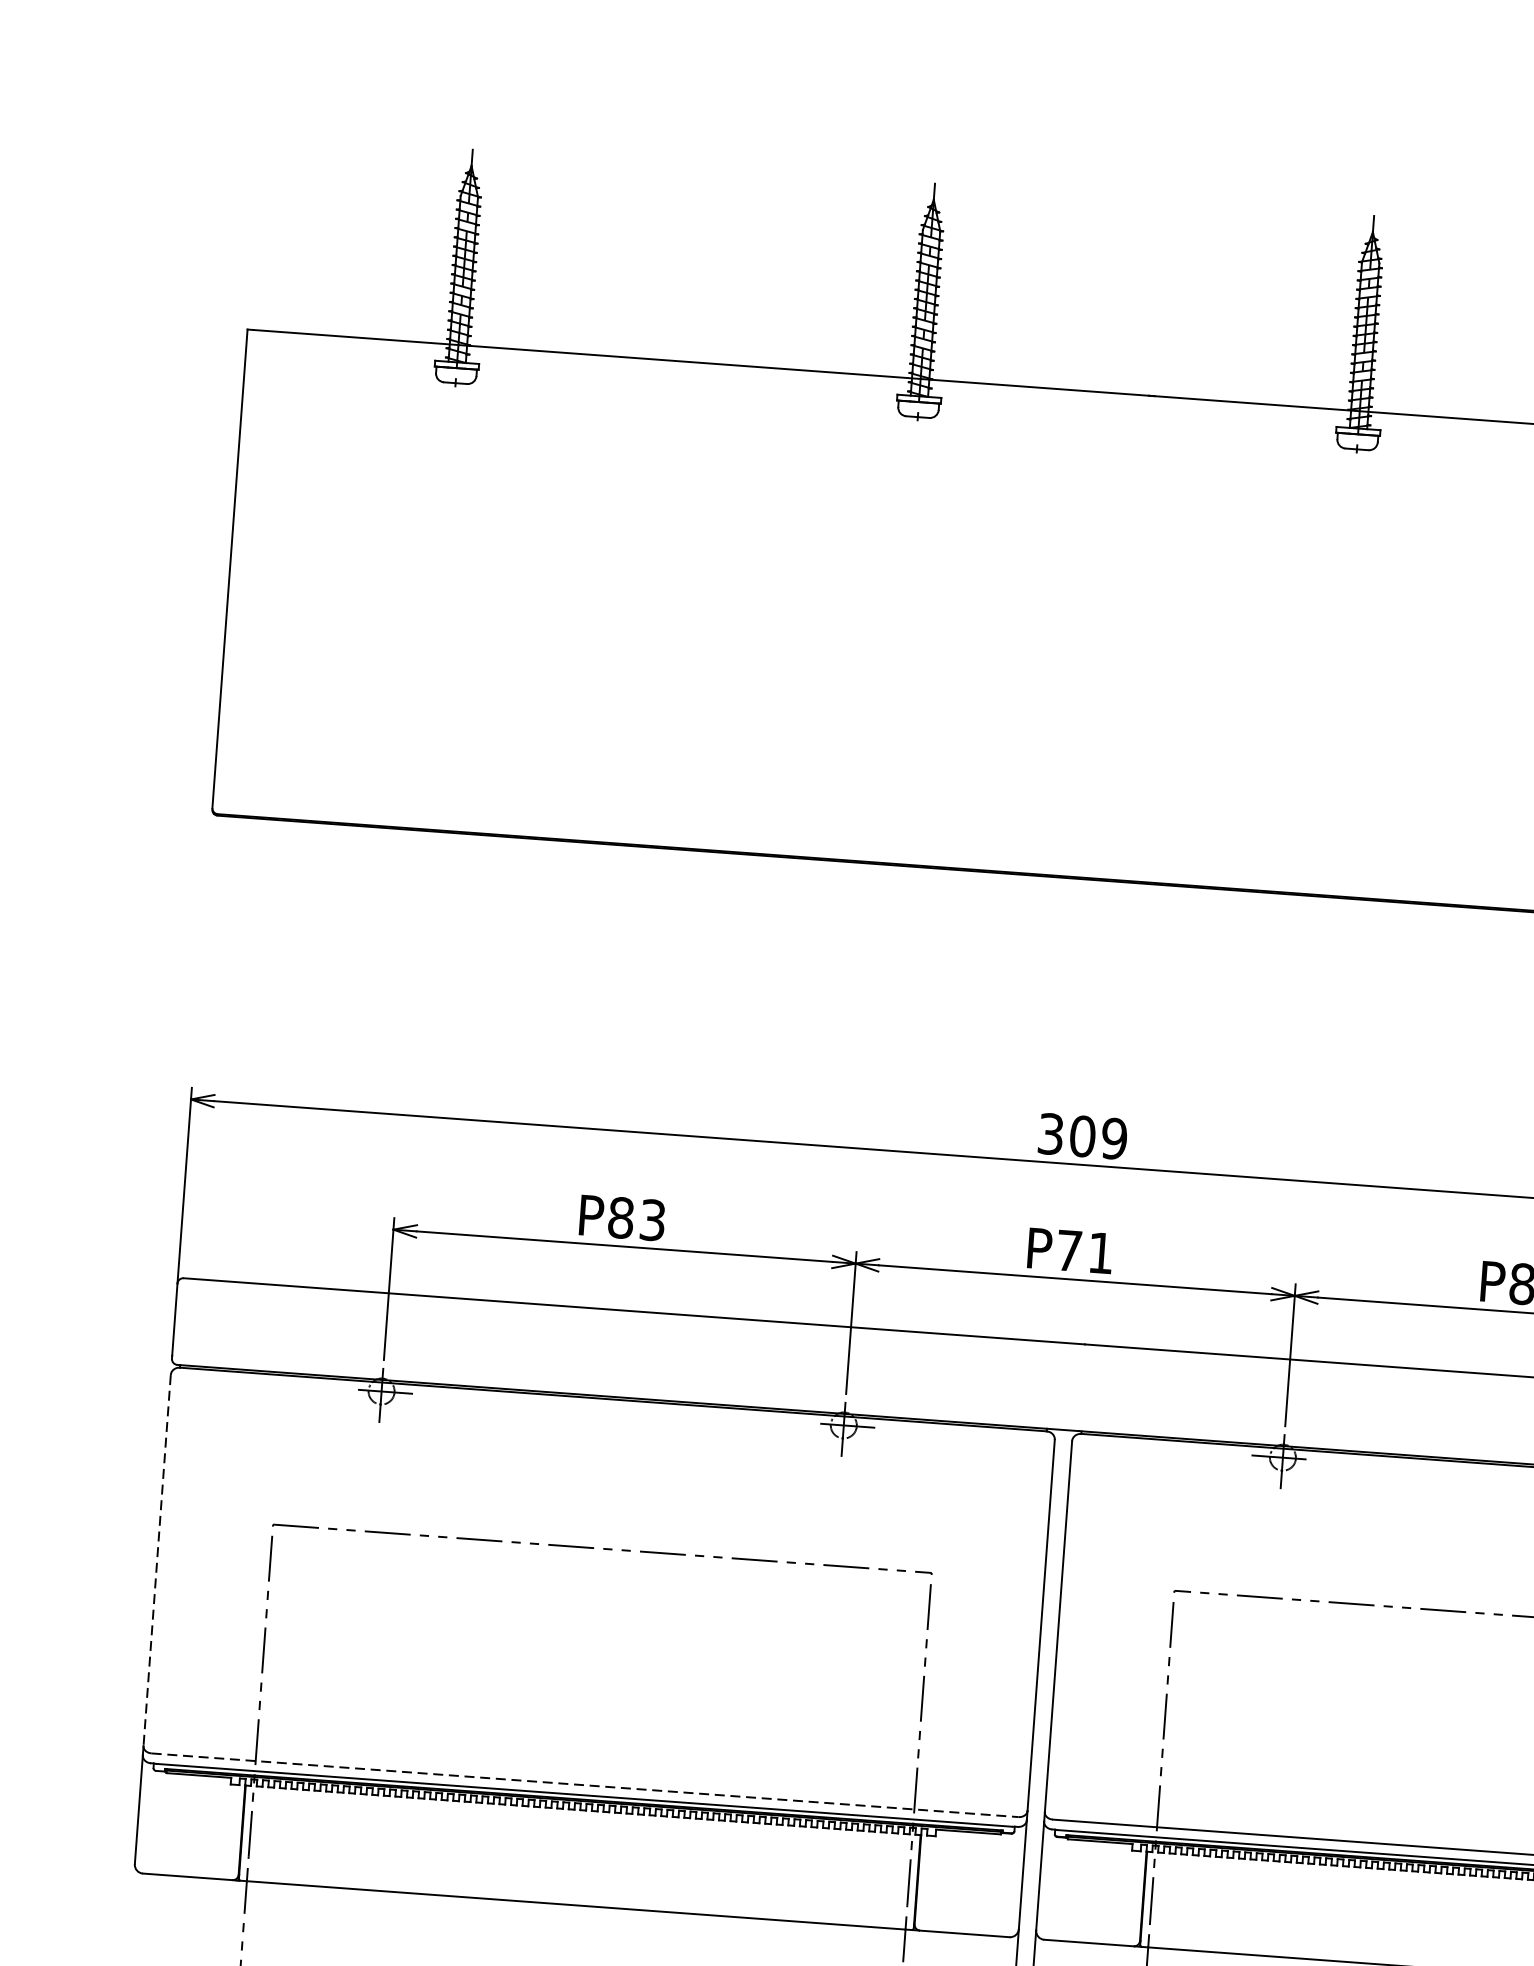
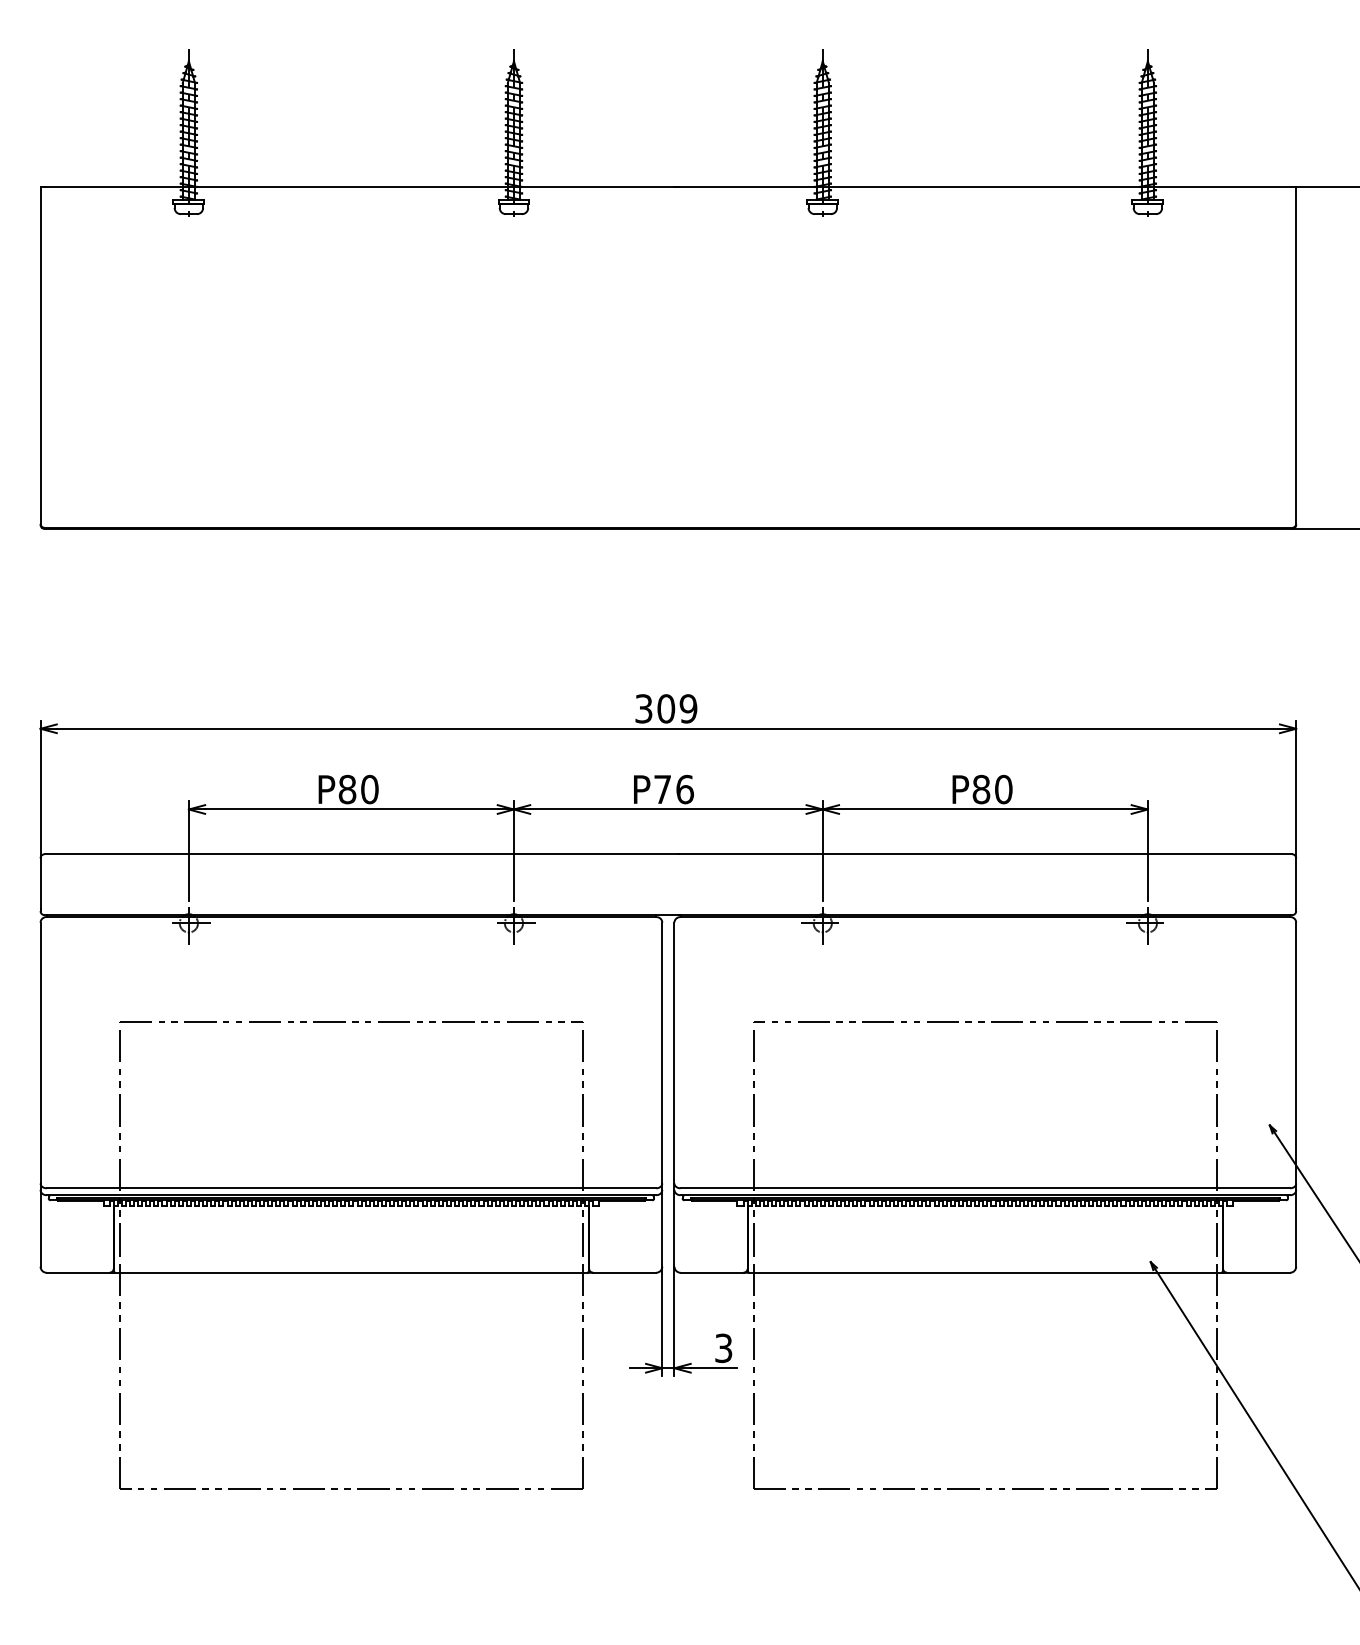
text: (652, 1220) -> (369, 789), P83 -> P80
text: (1101, 1253) -> (685, 789), P71 -> P76
line: (157, 1561) -> (40, 1053), dashed -> solid
line: (585, 1785) -> (351, 1188), dashed -> solid

